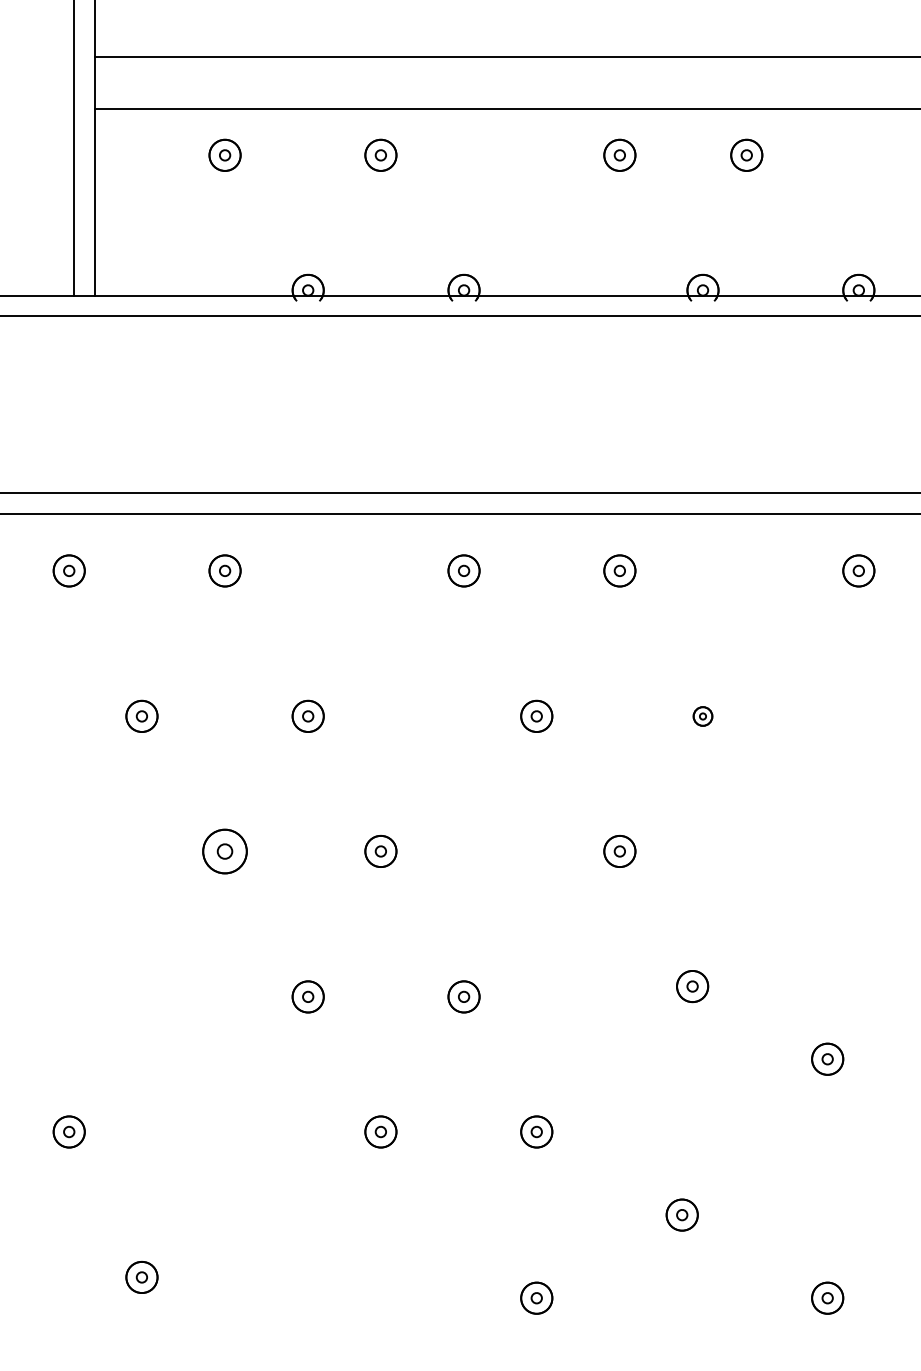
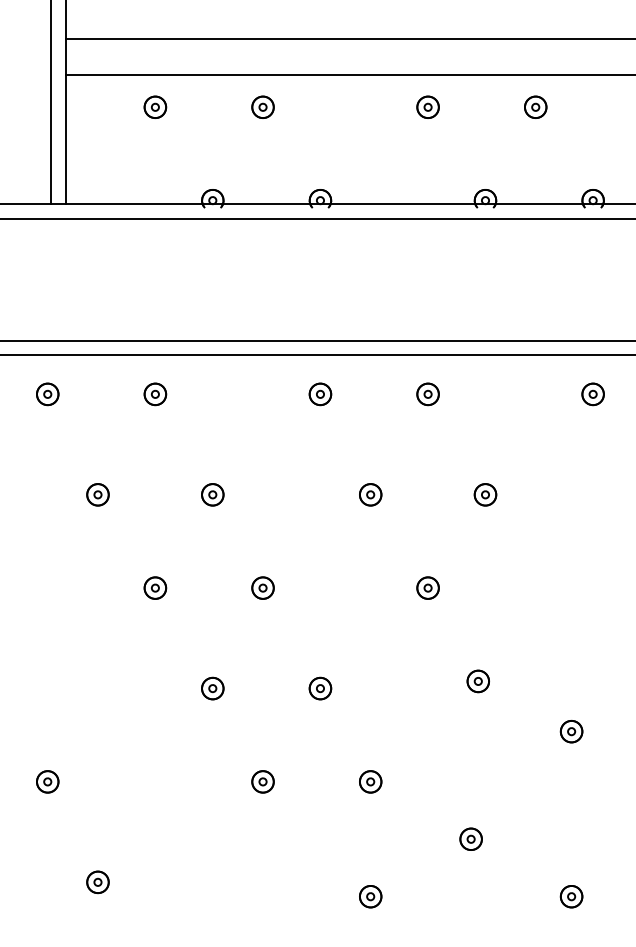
part: (746, 154) -> (535, 106), moved
part: (703, 715) -> (485, 494), size x1.67
part: (225, 850) -> (155, 587), size x0.71

